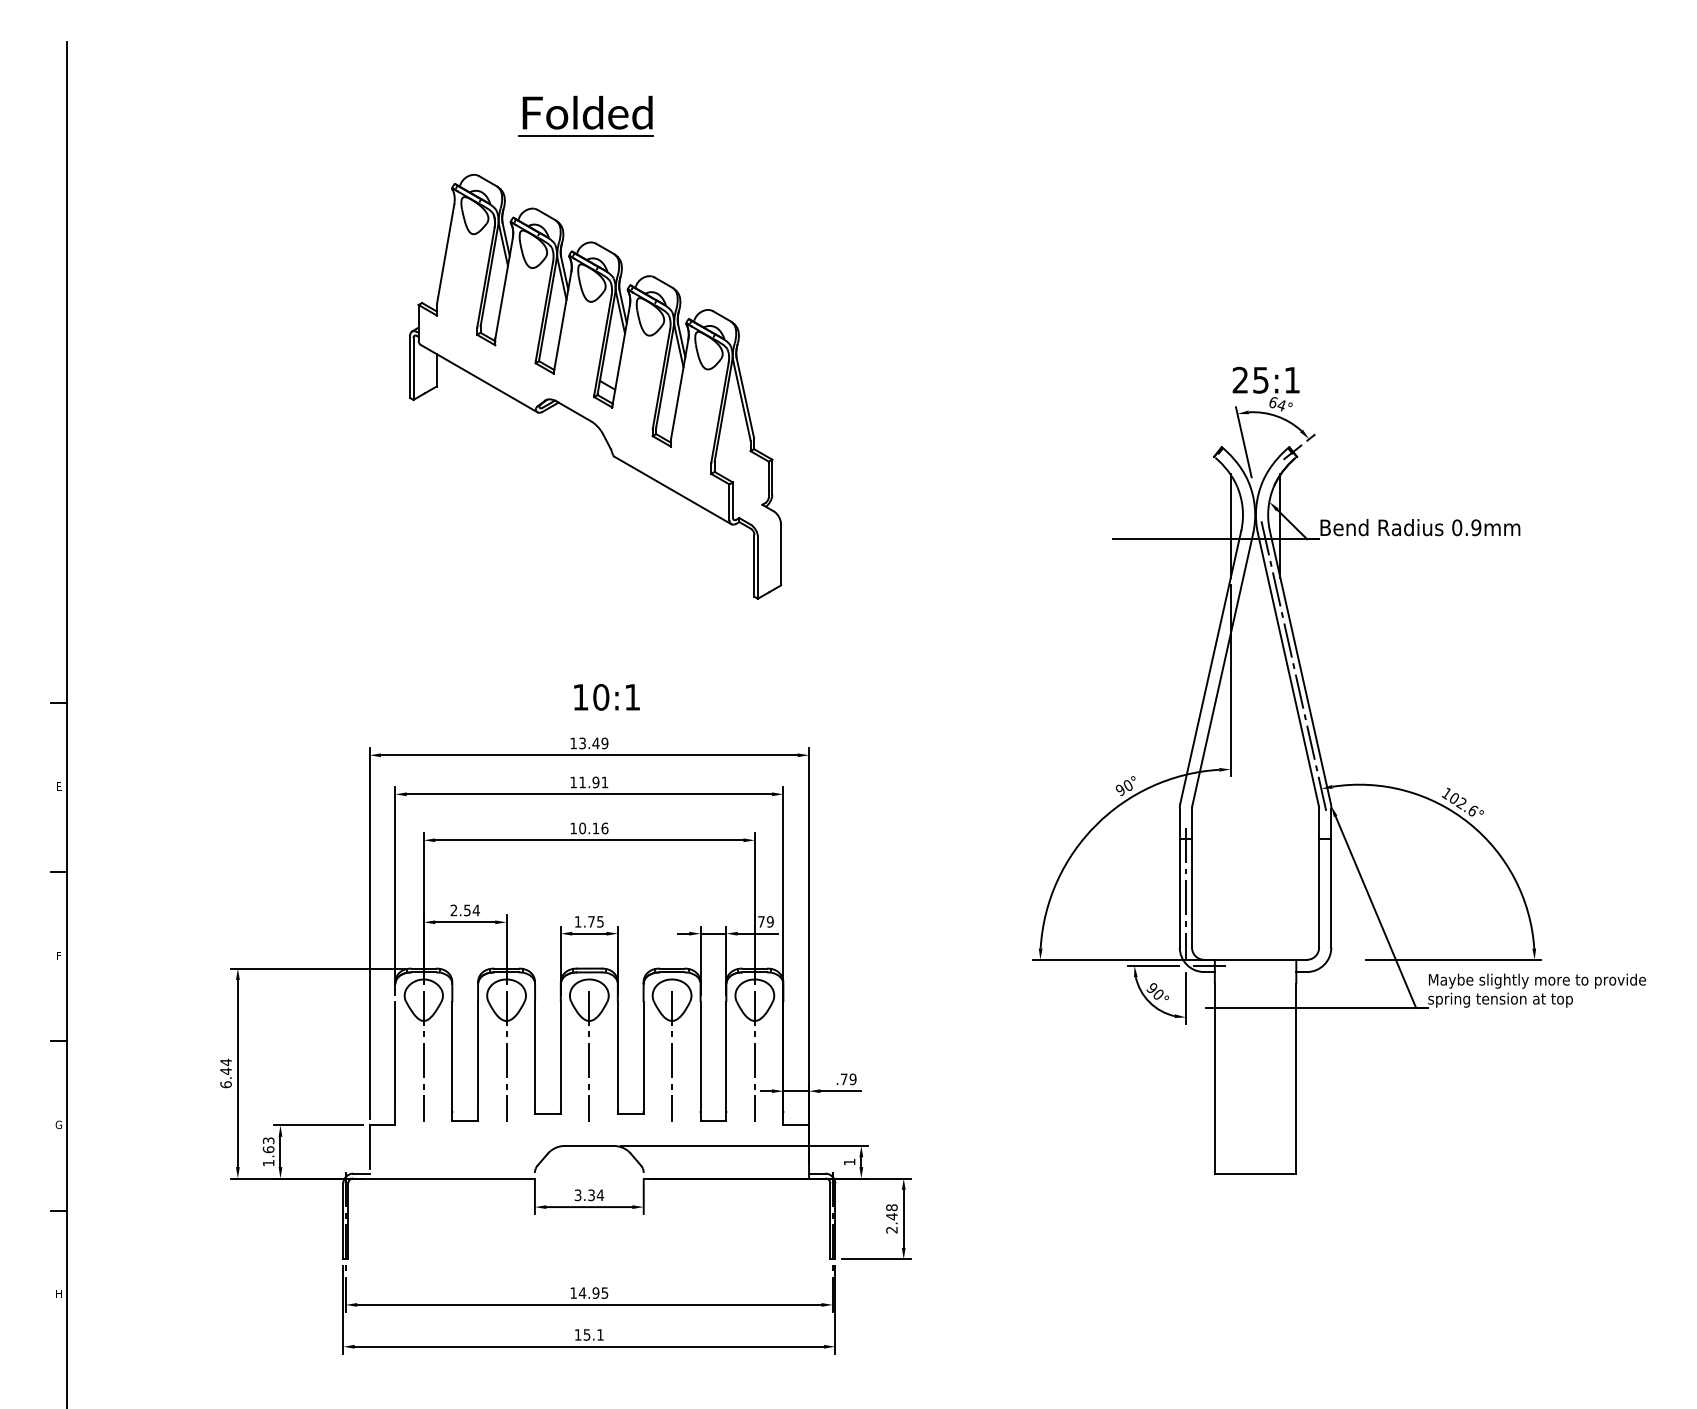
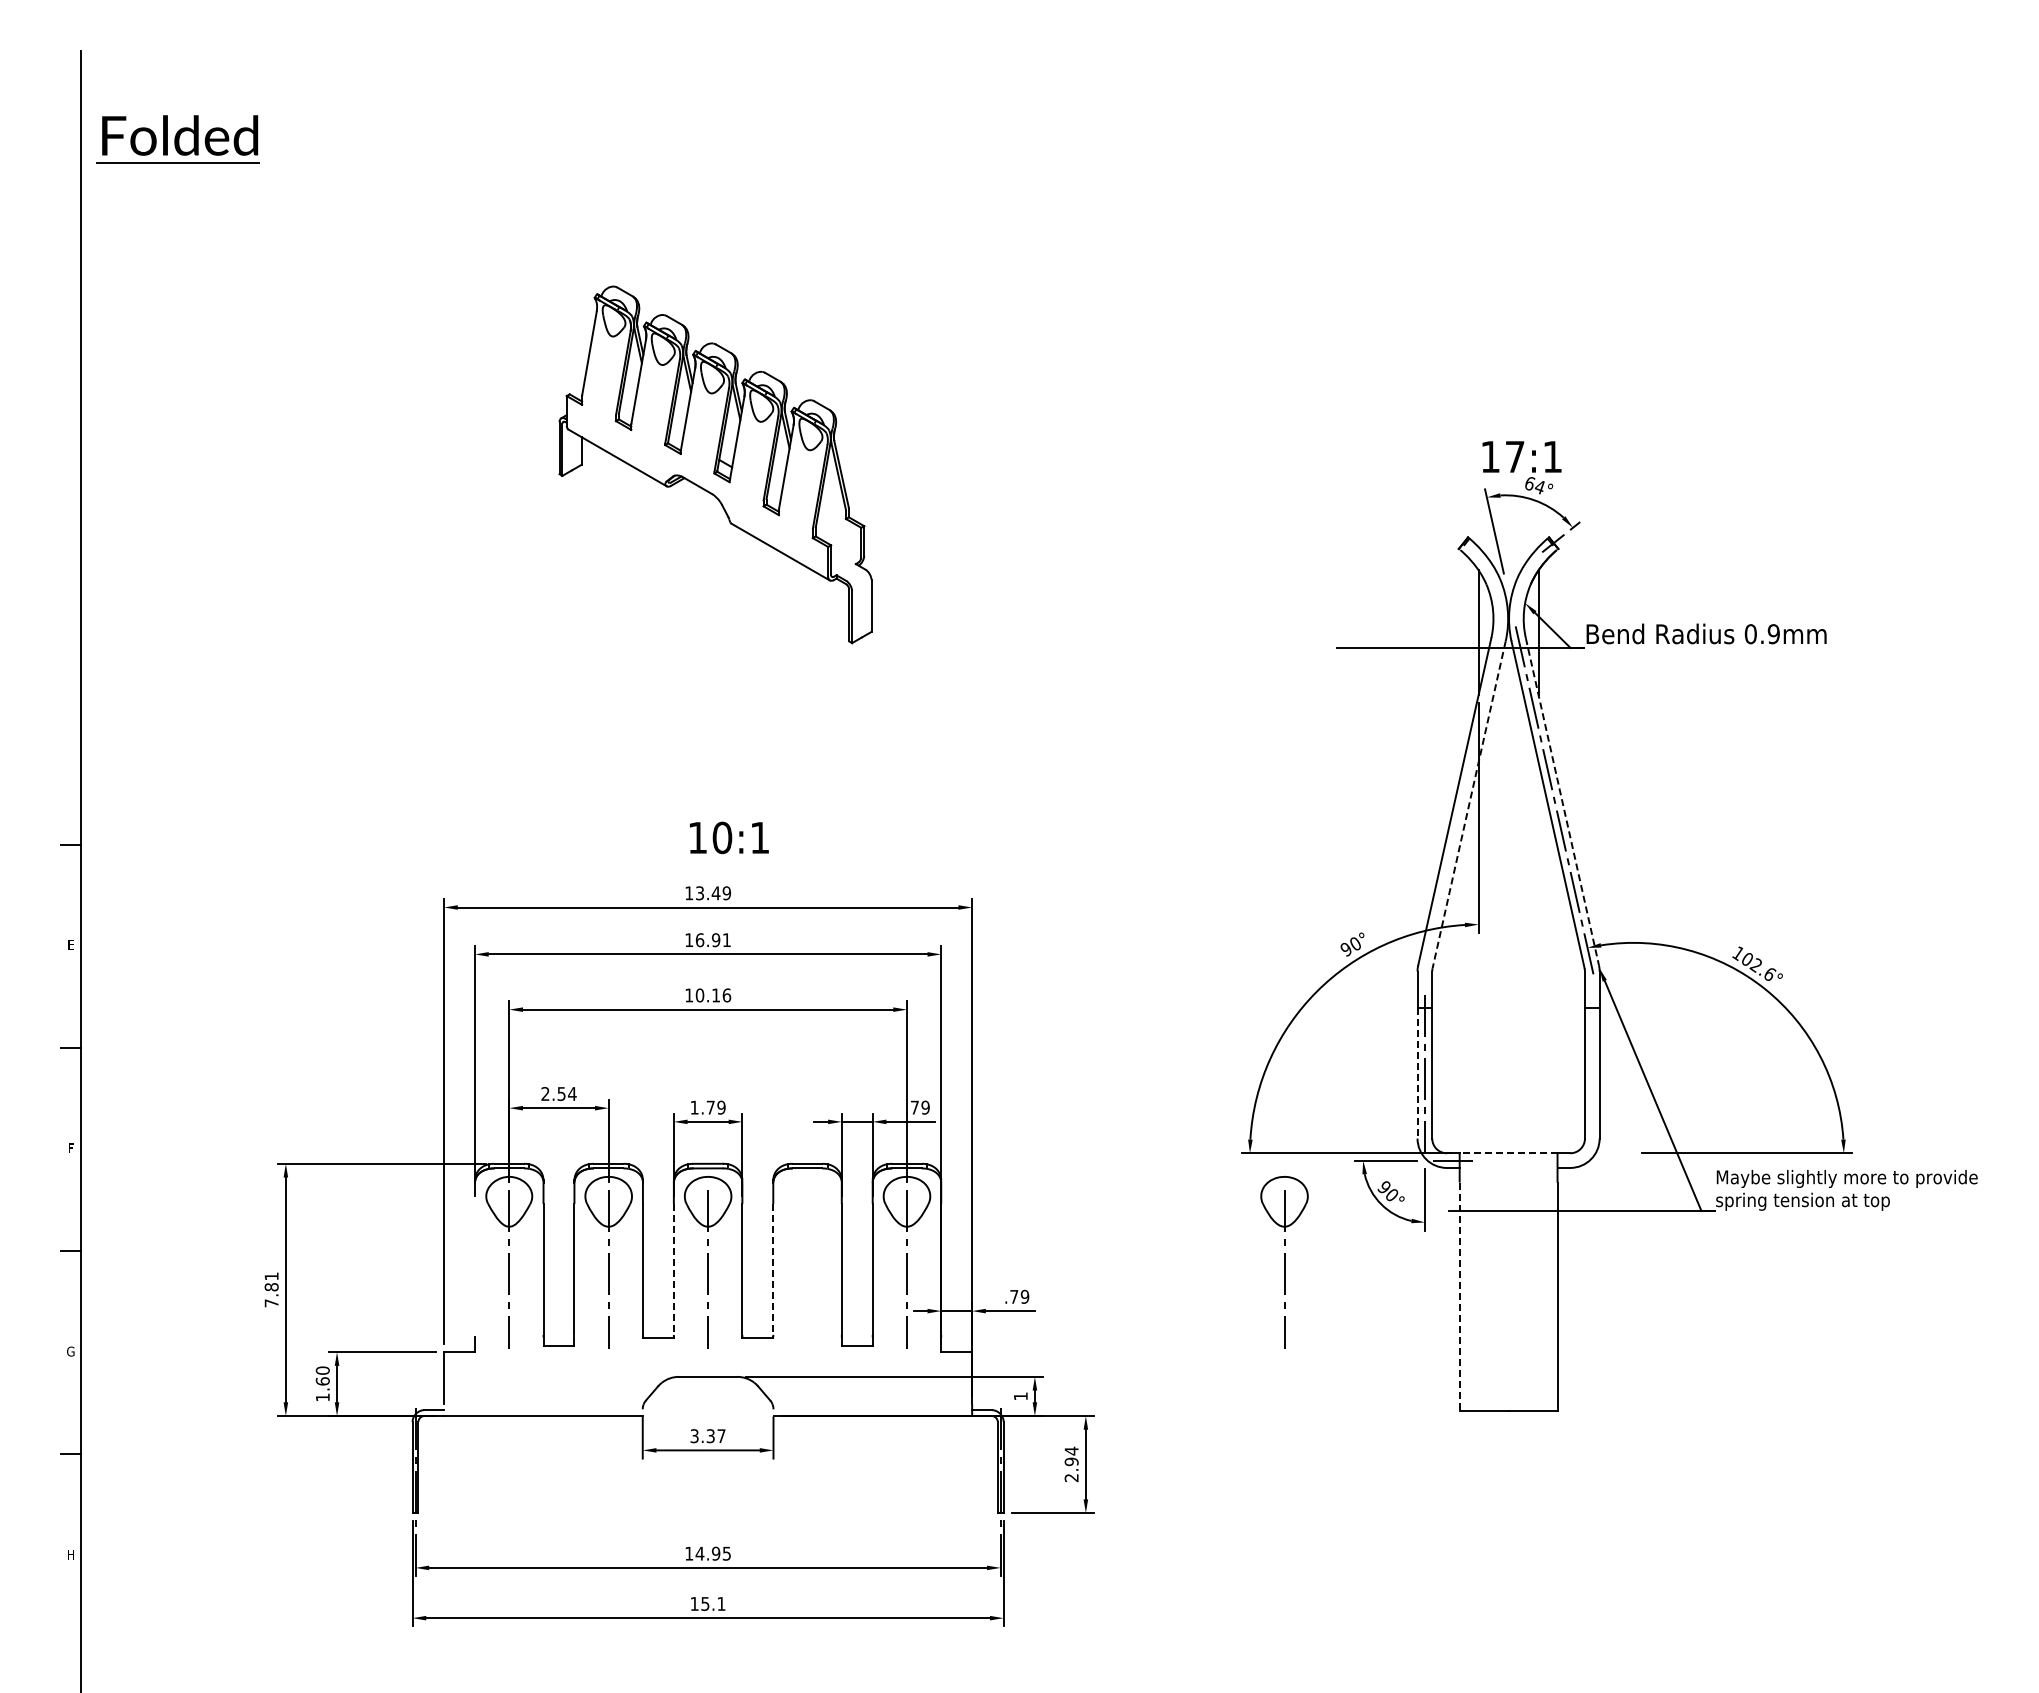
part: (585, 116) -> (177, 139), moved
text: (1250, 379) -> (1502, 456), 25:1 -> 17:1
part: (595, 386) -> (715, 464), size x0.7
line: (1300, 667) -> (1562, 801), solid -> dashed
line: (1223, 669) -> (1469, 804), solid -> dashed
text: (582, 782) -> (699, 940), 11.91 -> 16.91
line: (1179, 894) -> (1417, 1074), solid -> dashed
text: (600, 921) -> (721, 1107), 1.75 -> 1.79
line: (1255, 960) -> (1508, 1153), solid -> dashed
part: (672, 1050) -> (1284, 1262), moved
line: (395, 1056) -> (475, 1269), removed
line: (560, 1057) -> (673, 1270), solid -> dashed
line: (643, 1057) -> (773, 1270), solid -> dashed
text: (225, 1073) -> (271, 1289), 6.44 -> 7.81
line: (1214, 1079) -> (1459, 1297), solid -> dashed
text: (268, 1140) -> (322, 1370), 1.63 -> 1.60
text: (600, 1194) -> (721, 1435), 3.34 -> 3.37
text: (891, 1212) -> (1071, 1456), 2.48 -> 2.94

